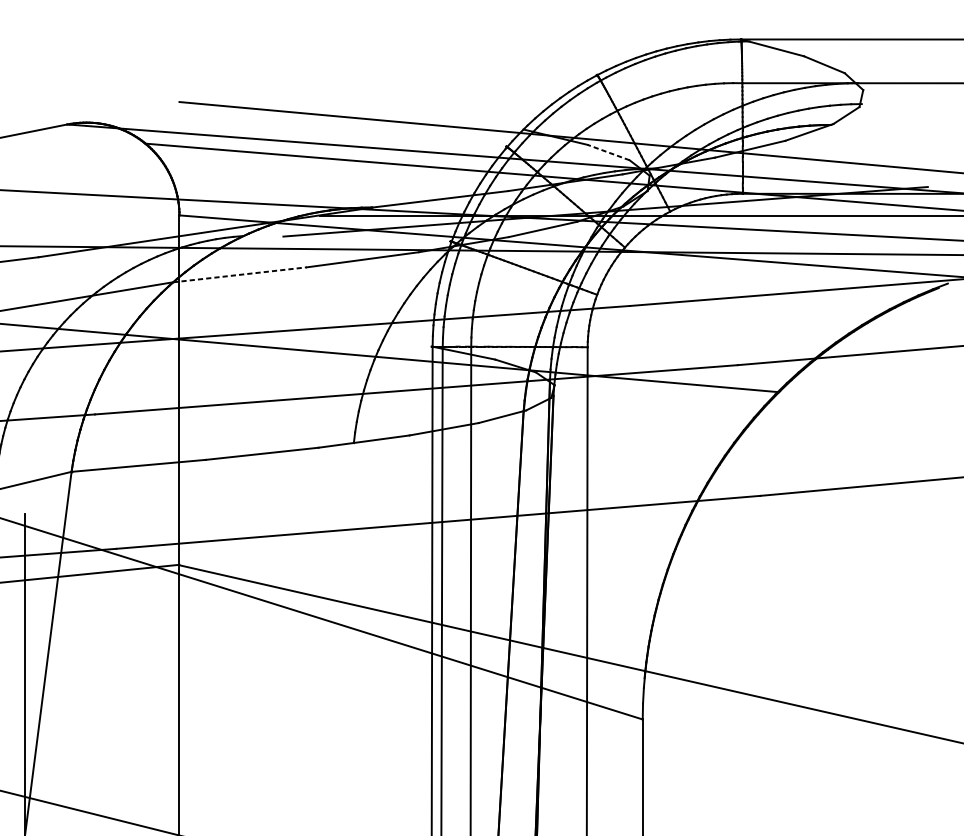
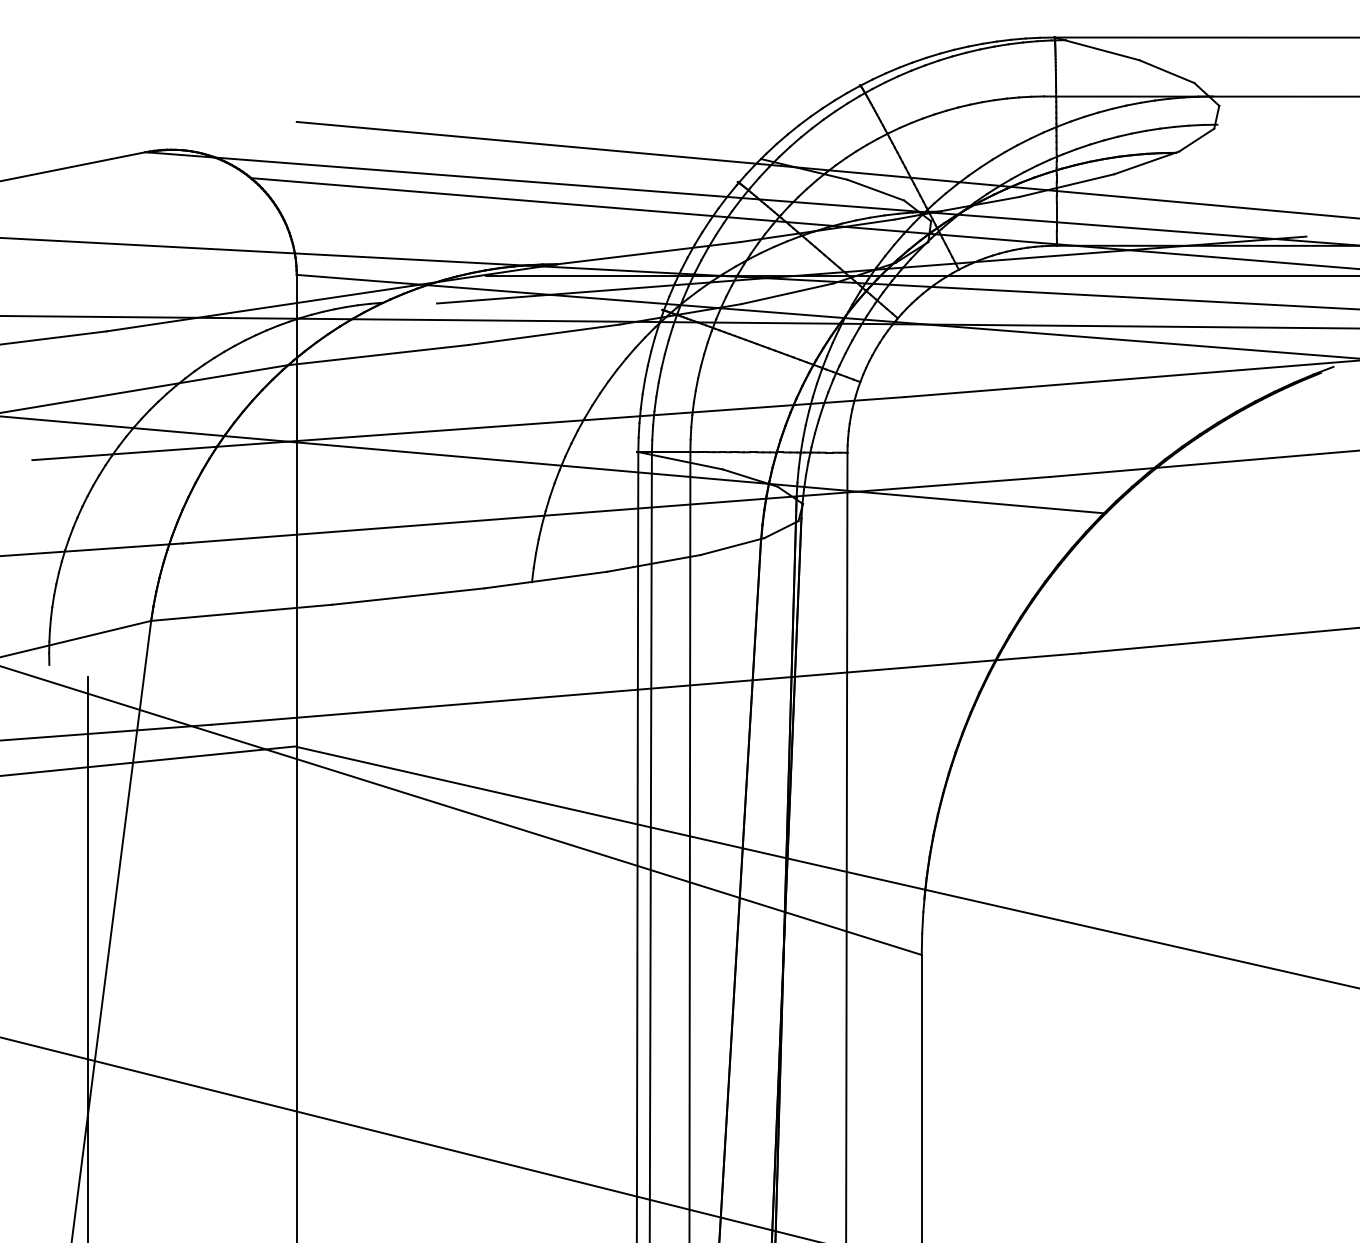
line: (608, 152) -> (875, 189), dashed -> solid
line: (240, 275) -> (378, 355), dashed -> solid

